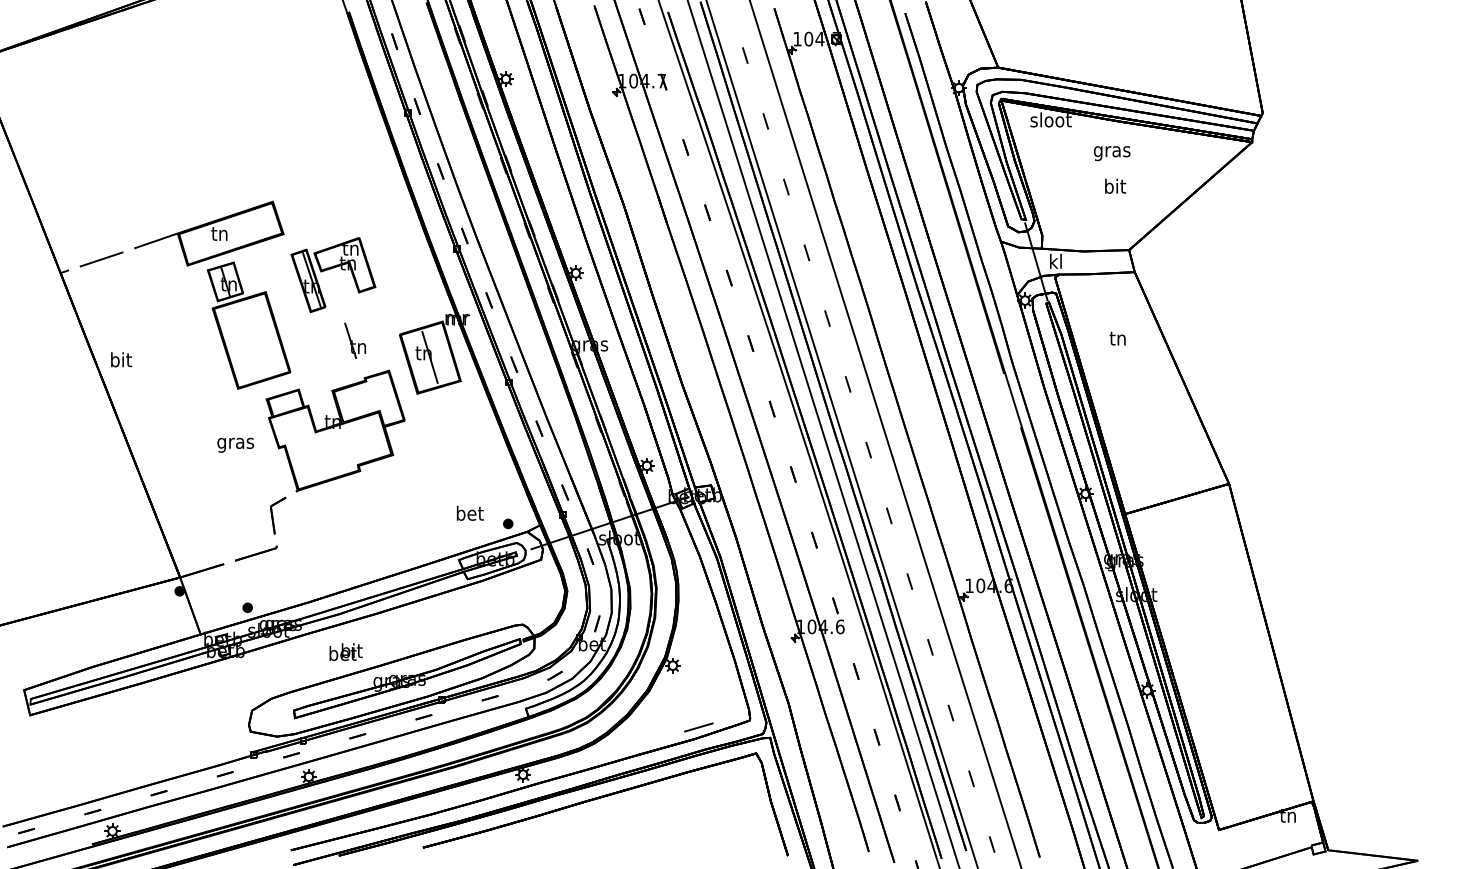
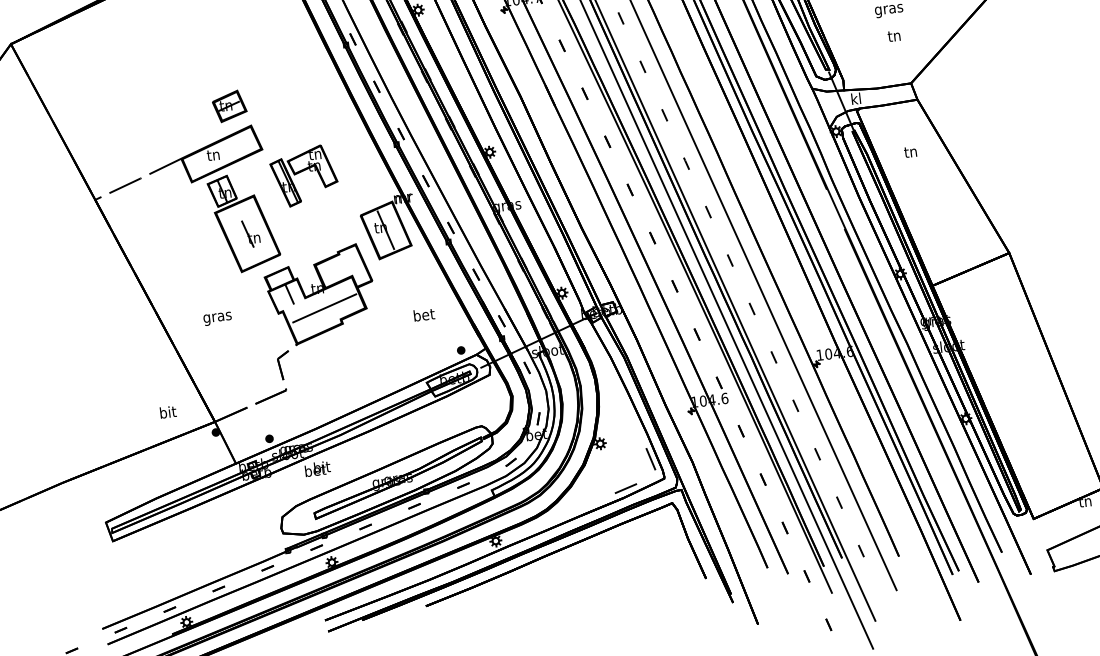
part: (248, 173) -> (229, 106), added
text: (1115, 185) -> (894, 35), bit -> tn
part: (355, 340) -> (251, 233), moved
text: (121, 359) -> (168, 412), moved
line: (295, 424) -> (289, 294), added
text: (235, 444) -> (217, 318), moved
line: (338, 448) -> (324, 308), added
text: (470, 512) -> (424, 314), moved
text: (345, 652) -> (317, 469), moved
line: (735, 693) -> (650, 459), added

